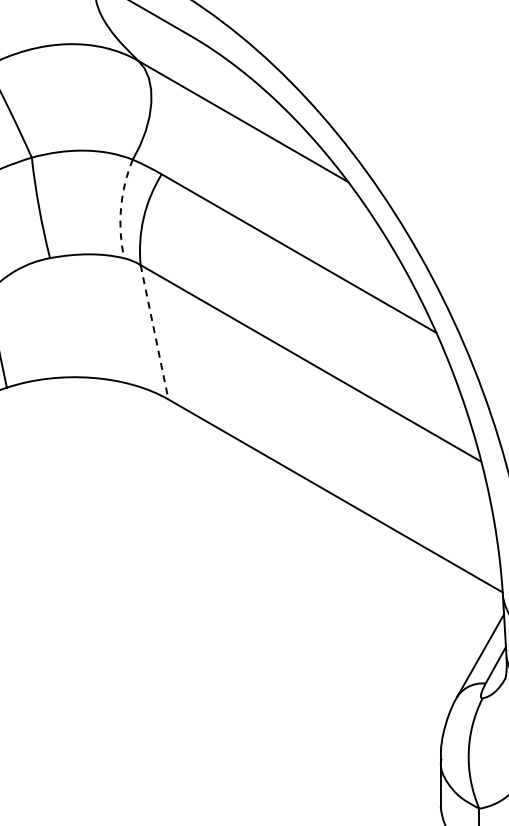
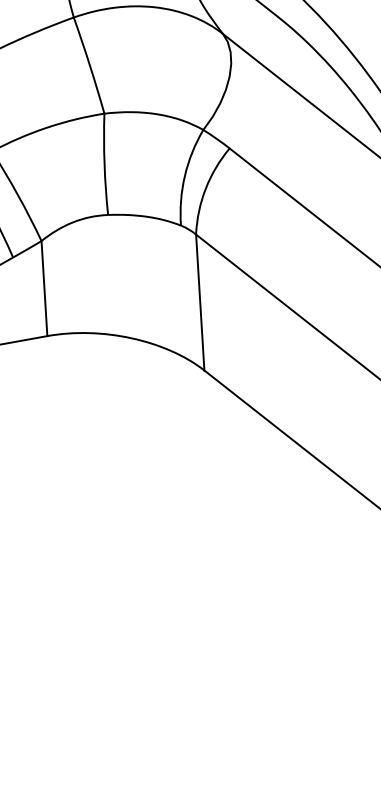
arc: (121, 208) -> (185, 176), dashed -> solid
line: (154, 332) -> (200, 302), dashed -> solid

